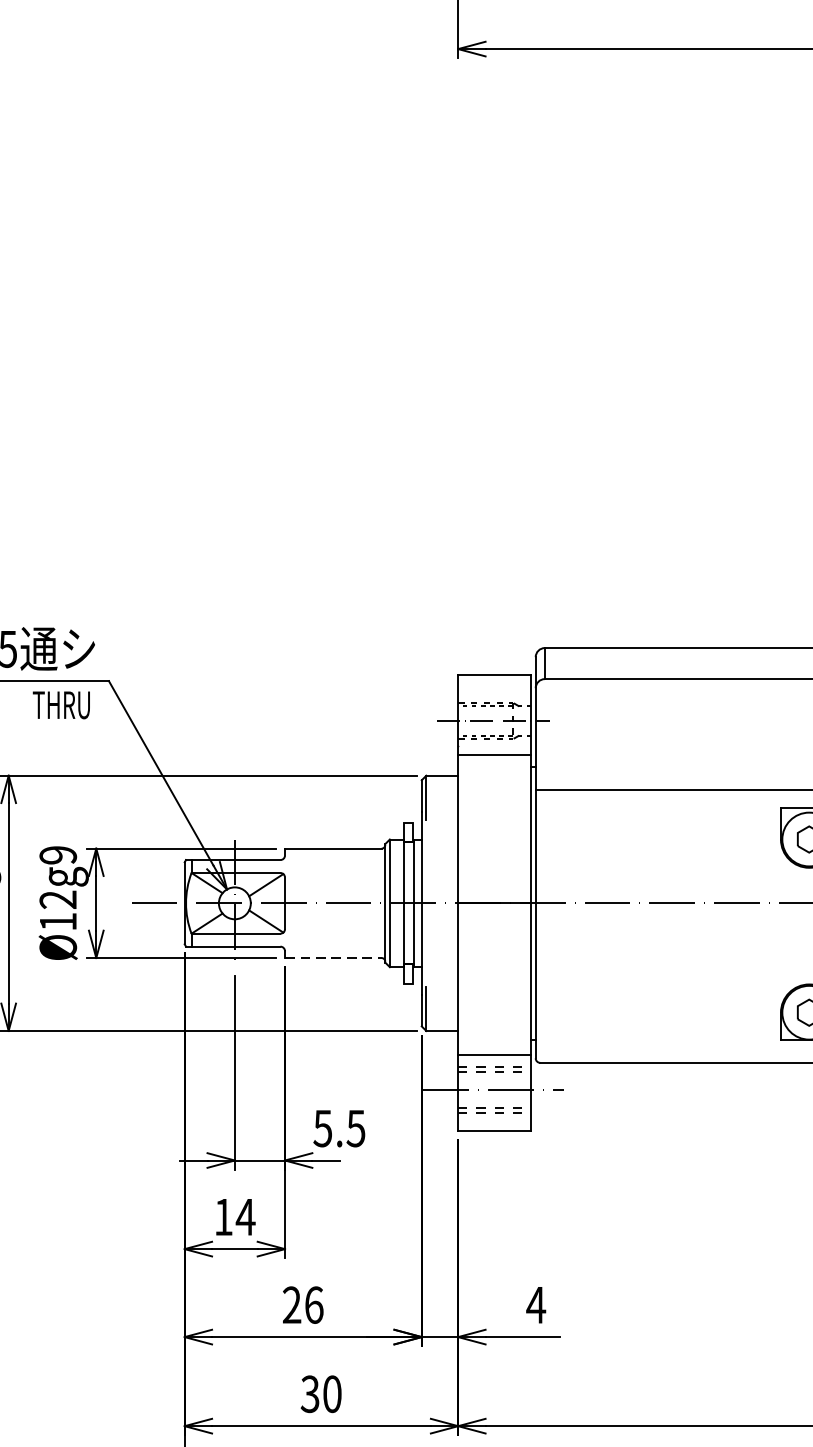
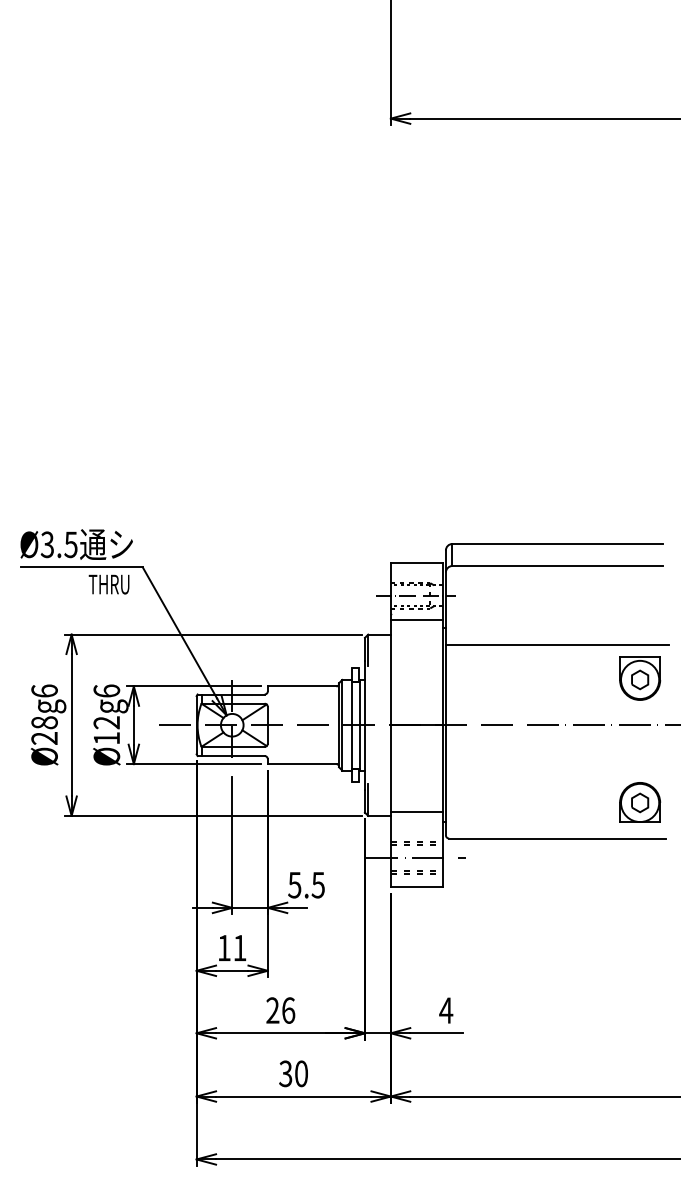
text: (57, 854) -> (106, 690), Ø12g9 -> Ø12g6
line: (333, 958) -> (302, 764), dashed -> solid
line: (494, 1055) -> (416, 812), moved
text: (245, 1217) -> (239, 948), 14 -> 11

